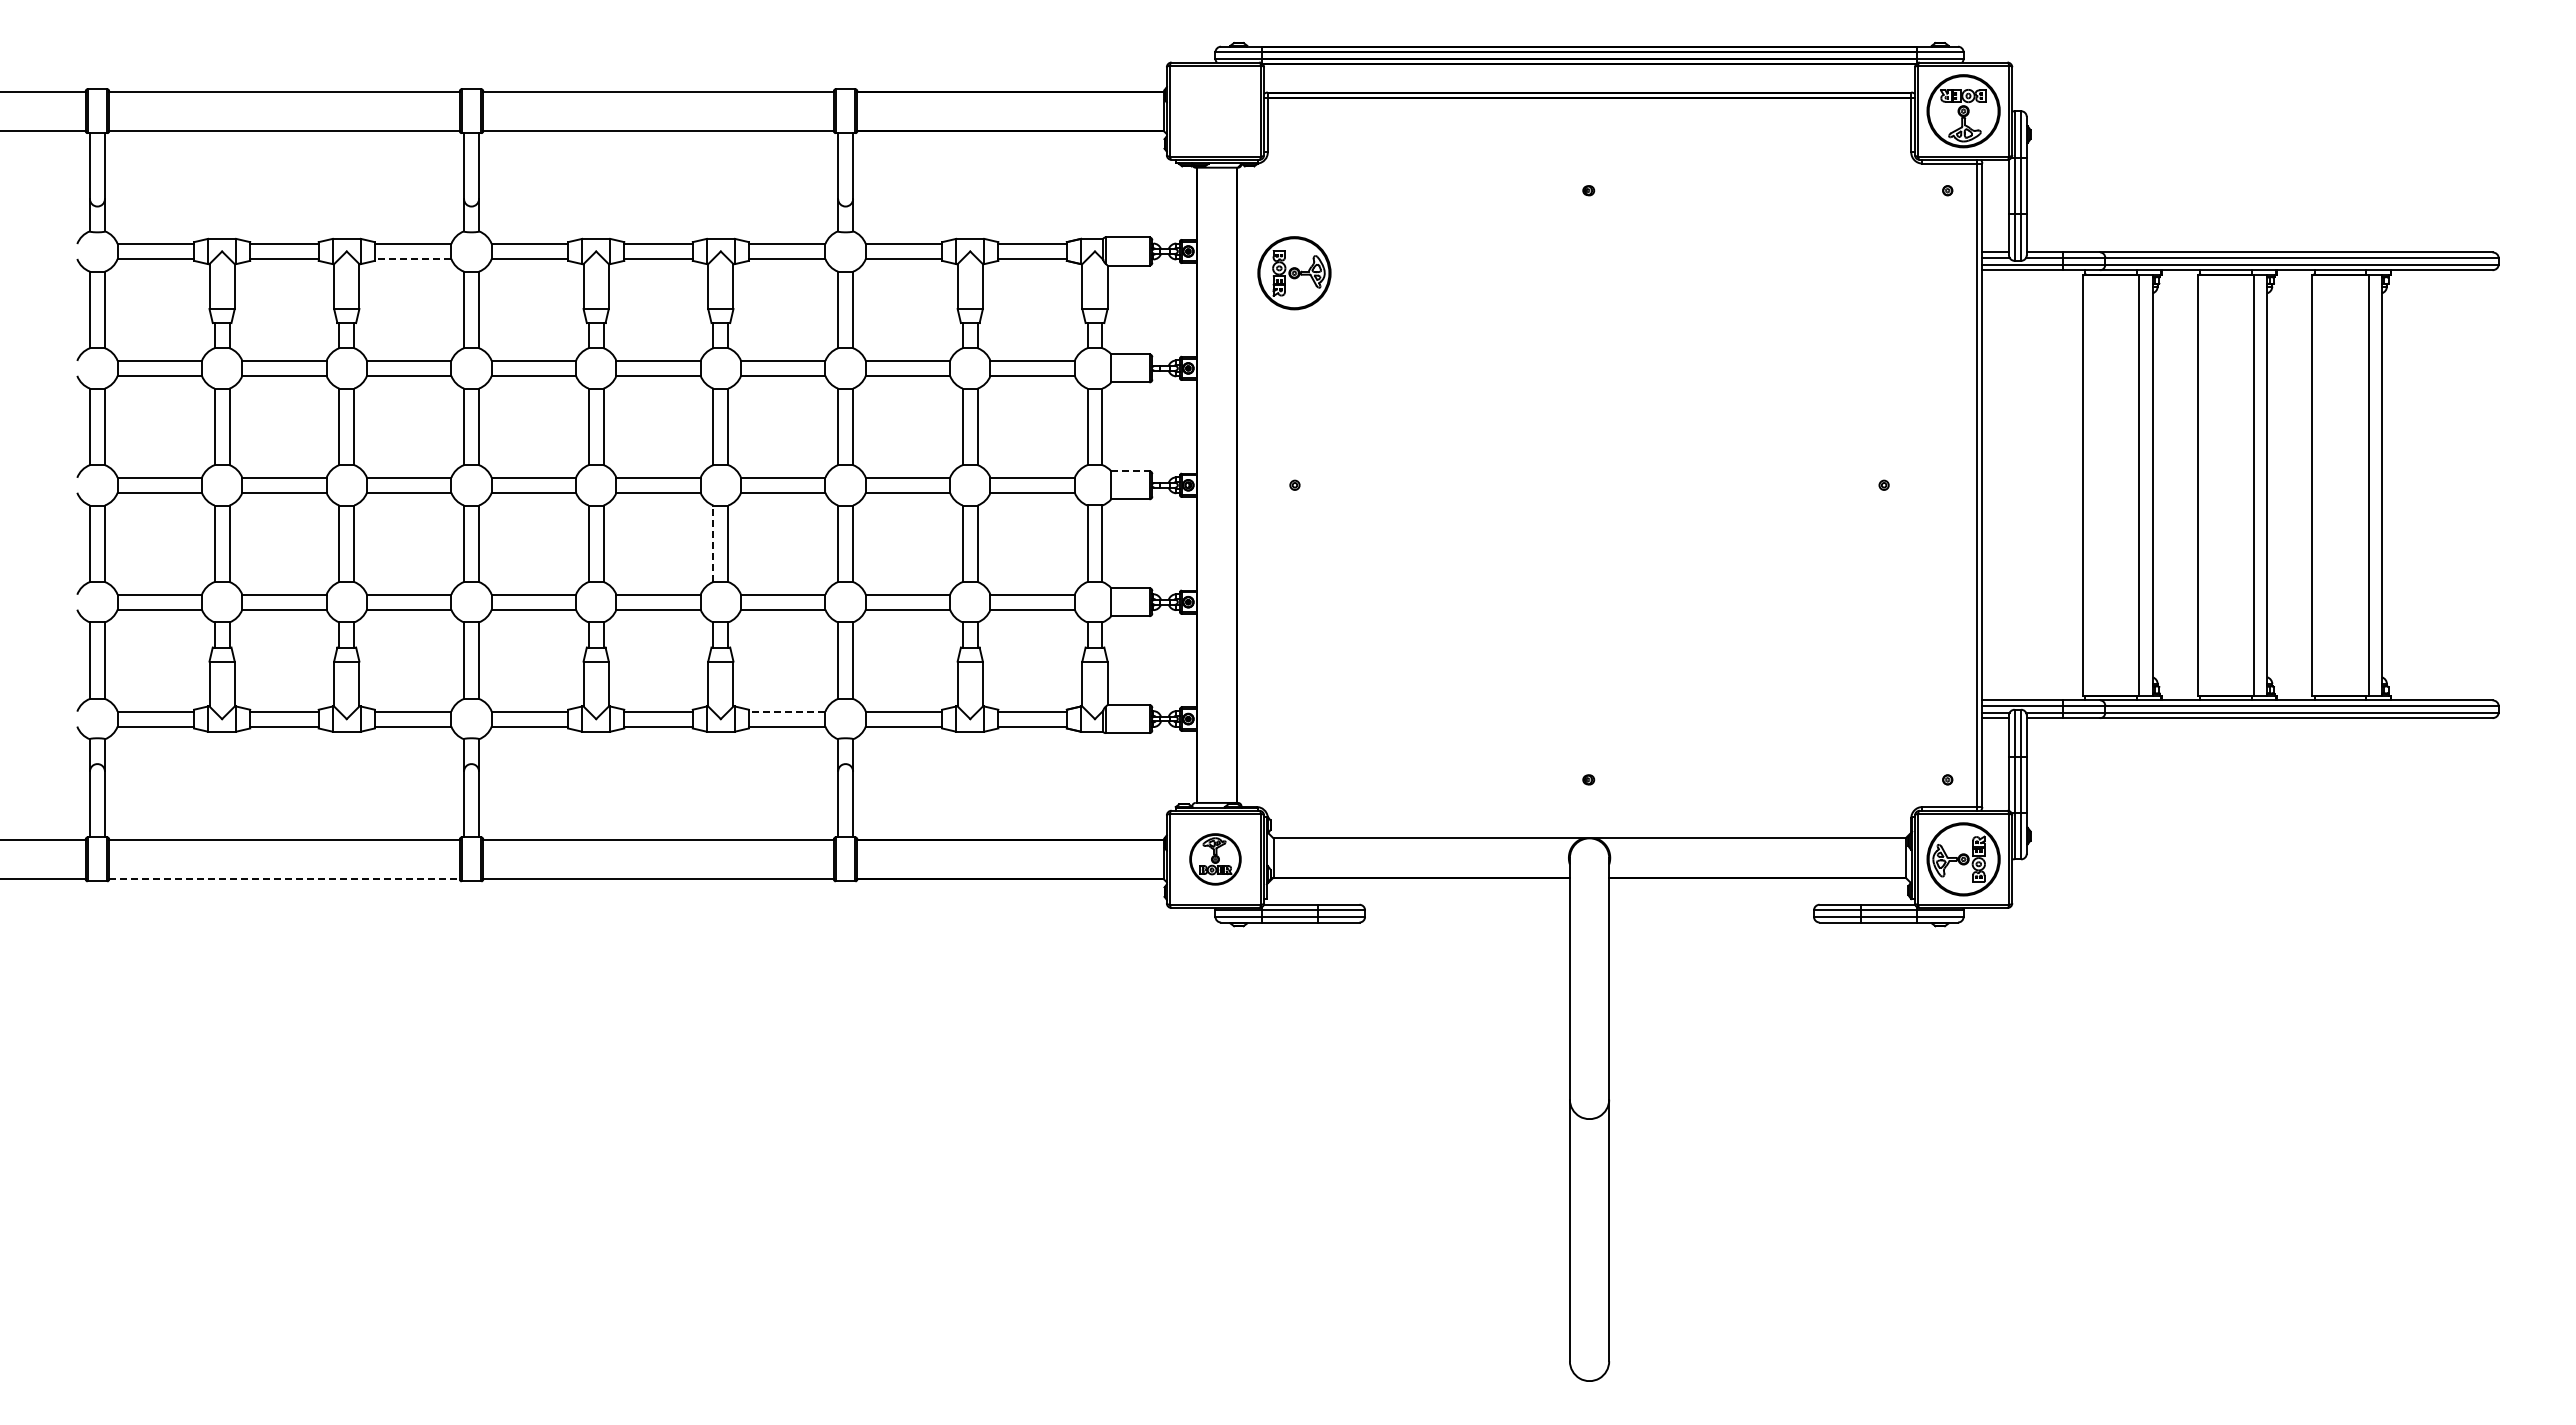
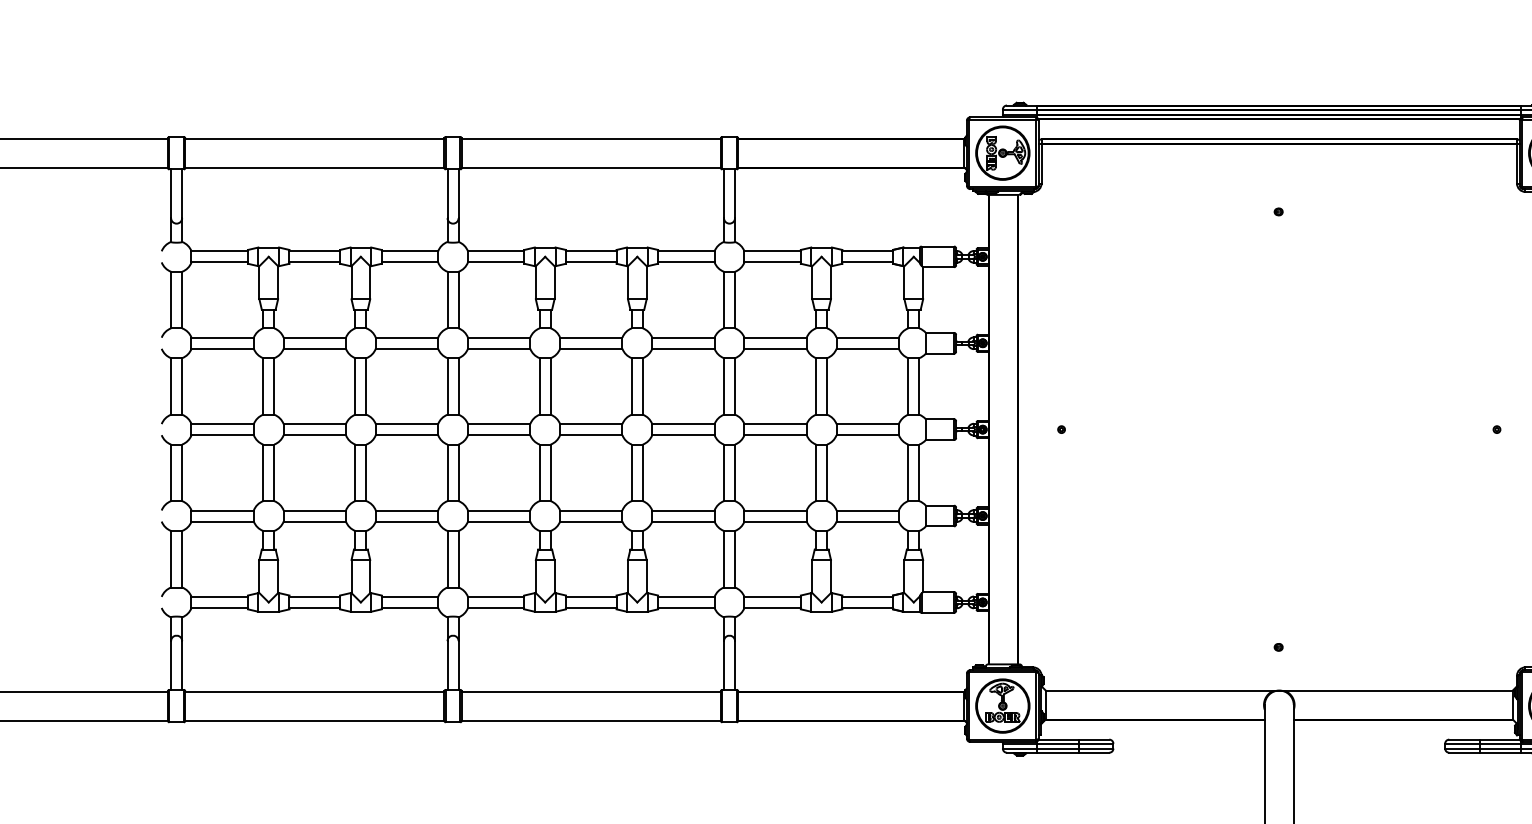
line: (412, 258) -> (409, 262), dashed -> solid
part: (1294, 273) -> (1002, 153), moved
line: (1130, 471) -> (940, 419), dashed -> solid
line: (713, 543) -> (631, 472), dashed -> solid
line: (786, 711) -> (685, 596), dashed -> solid
part: (1215, 859) -> (1002, 706), size x1.43
line: (285, 879) -> (315, 720), dashed -> solid

